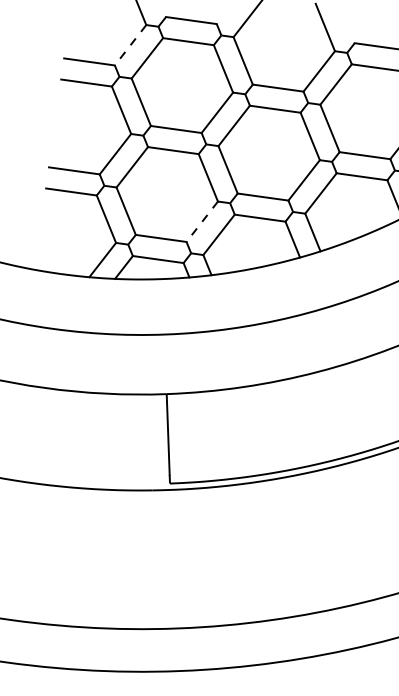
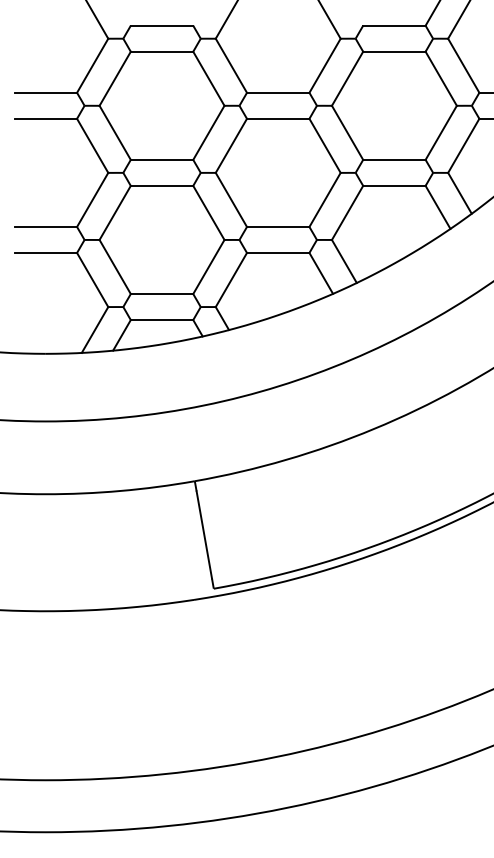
line: (130, 45) -> (92, 66), dashed -> solid
line: (201, 222) -> (208, 267), dashed -> solid

